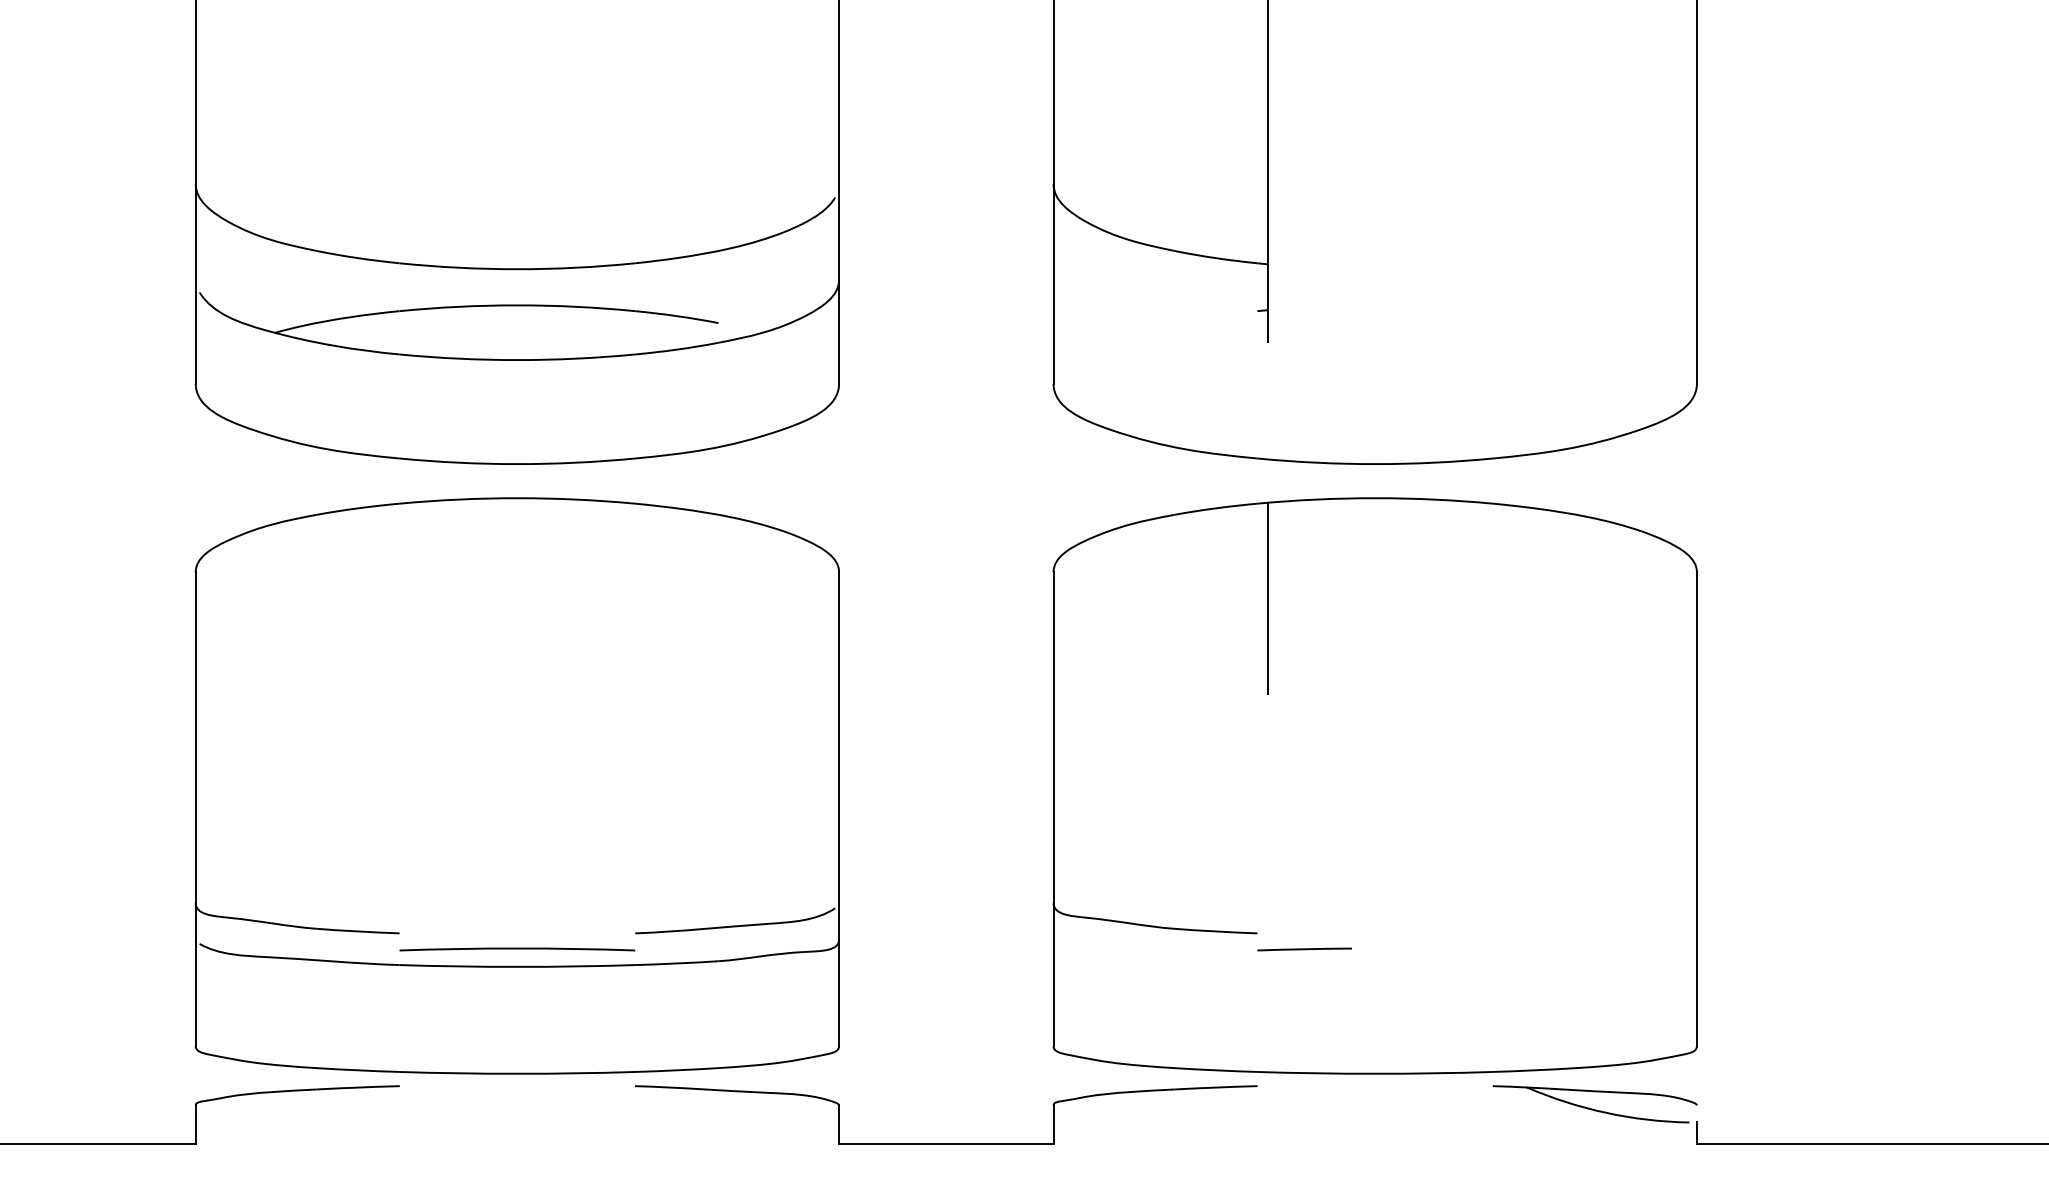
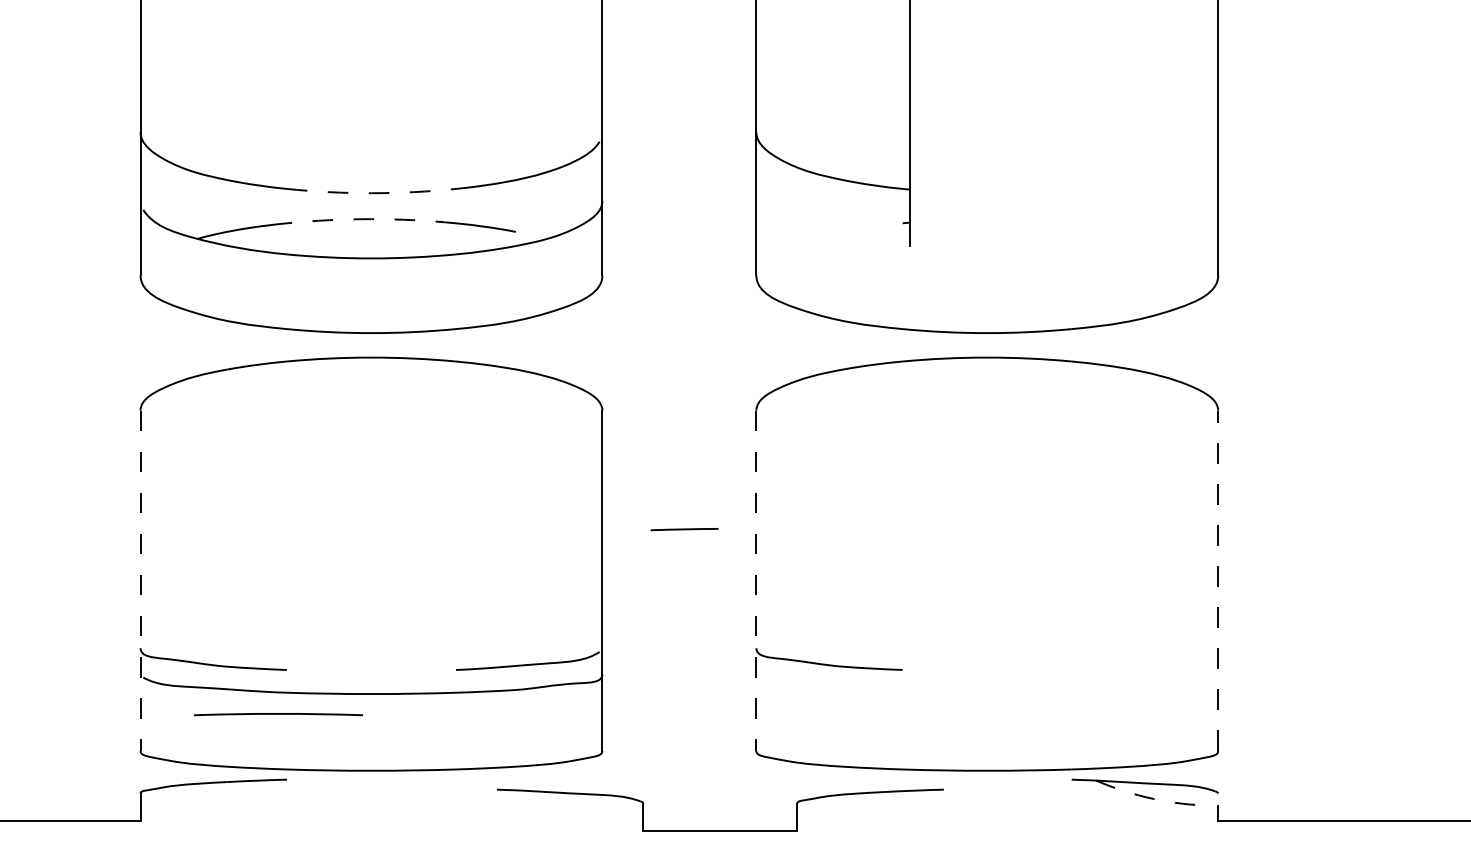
arc: (517, 269) -> (371, 193), solid -> dashed
arc: (517, 305) -> (371, 219), solid -> dashed
line: (1268, 596) -> (910, 428), removed
line: (1697, 808) -> (1218, 580), solid -> dashed
line: (195, 810) -> (140, 581), solid -> dashed
line: (1053, 810) -> (756, 581), solid -> dashed
line: (517, 949) -> (278, 714), moved
line: (1304, 949) -> (684, 529), moved
arc: (1606, 1112) -> (1153, 798), solid -> dashed
part: (946, 1143) -> (720, 830), moved

